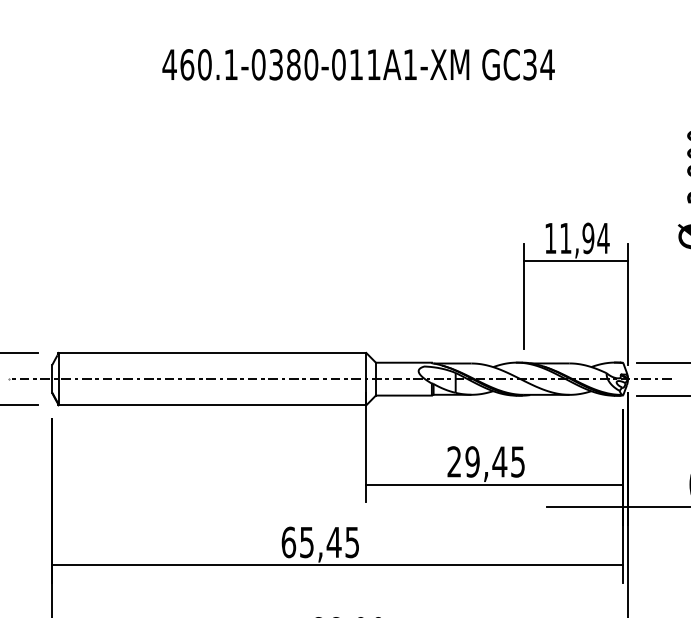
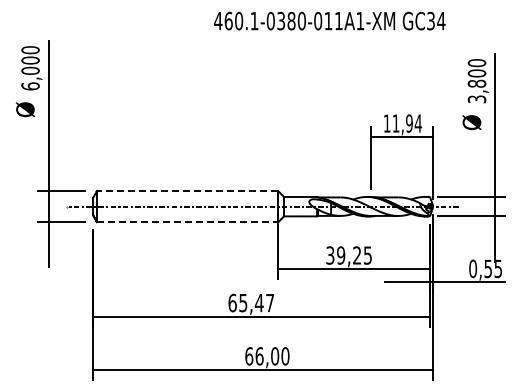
text: (358, 63) -> (329, 20), moved
line: (212, 353) -> (187, 191), solid -> dashed
line: (212, 405) -> (187, 222), solid -> dashed
text: (476, 461) -> (343, 255), 29,45 -> 39,25
text: (352, 543) -> (270, 303), 65,45 -> 65,47

